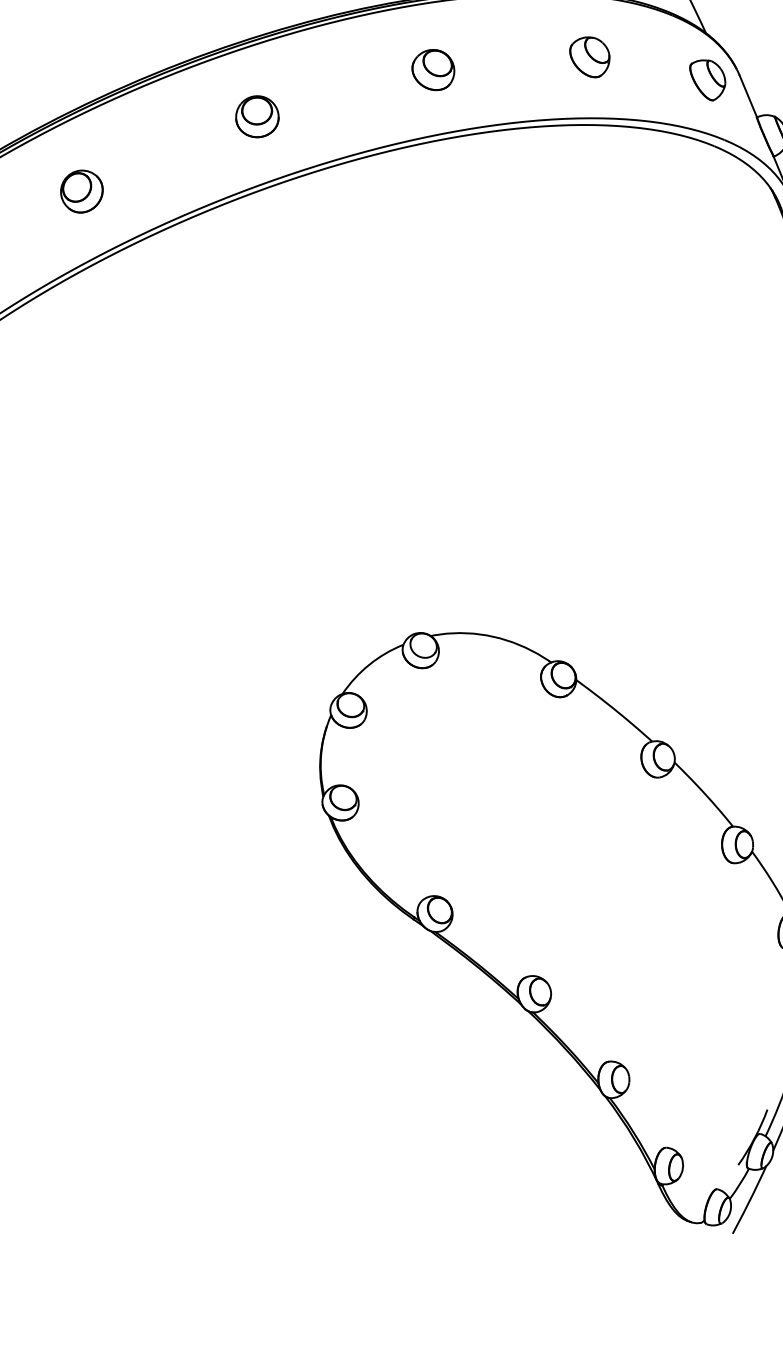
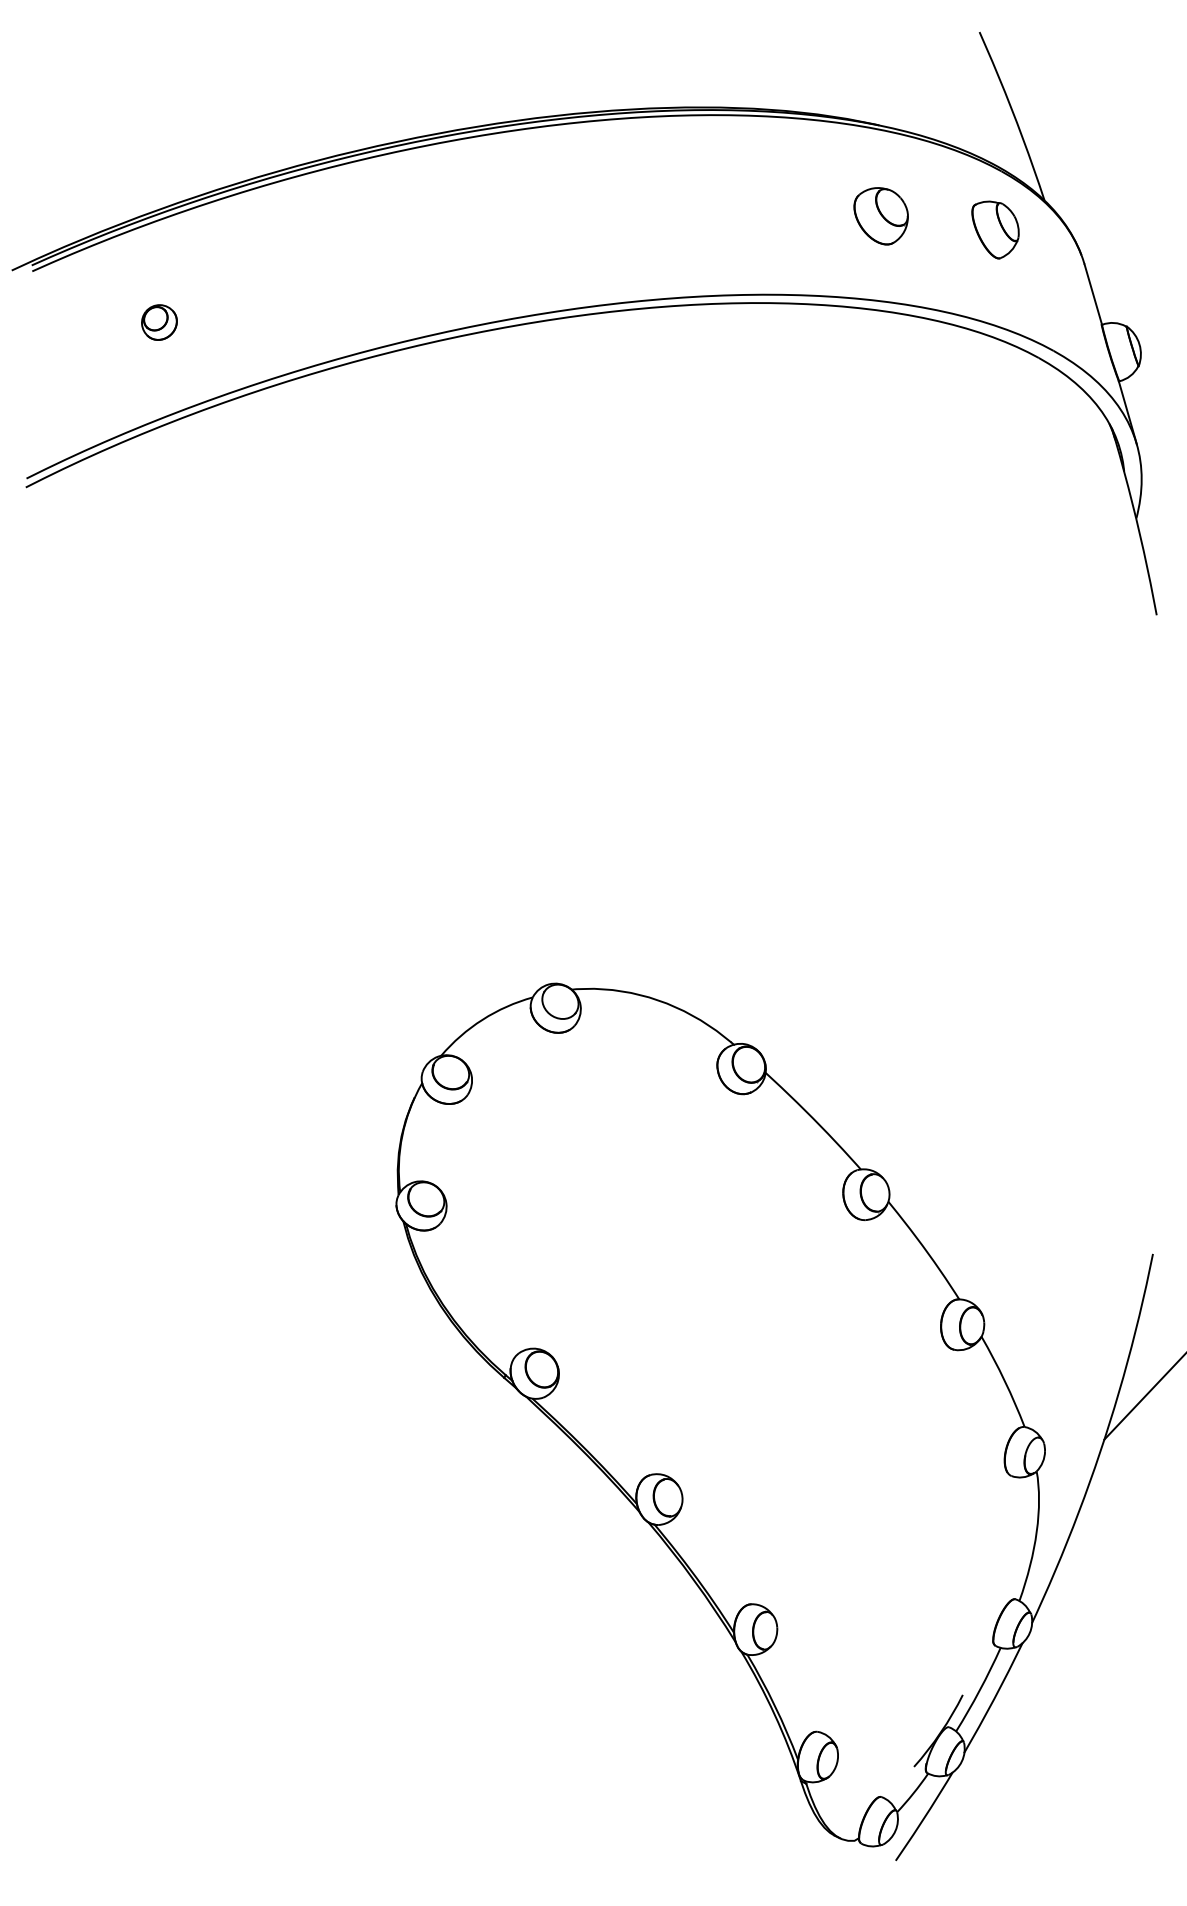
part: (433, 70) -> (662, 209), removed
part: (708, 79) -> (995, 229), moved
part: (257, 116) -> (412, 246), removed
part: (82, 191) -> (159, 322), size x0.6

